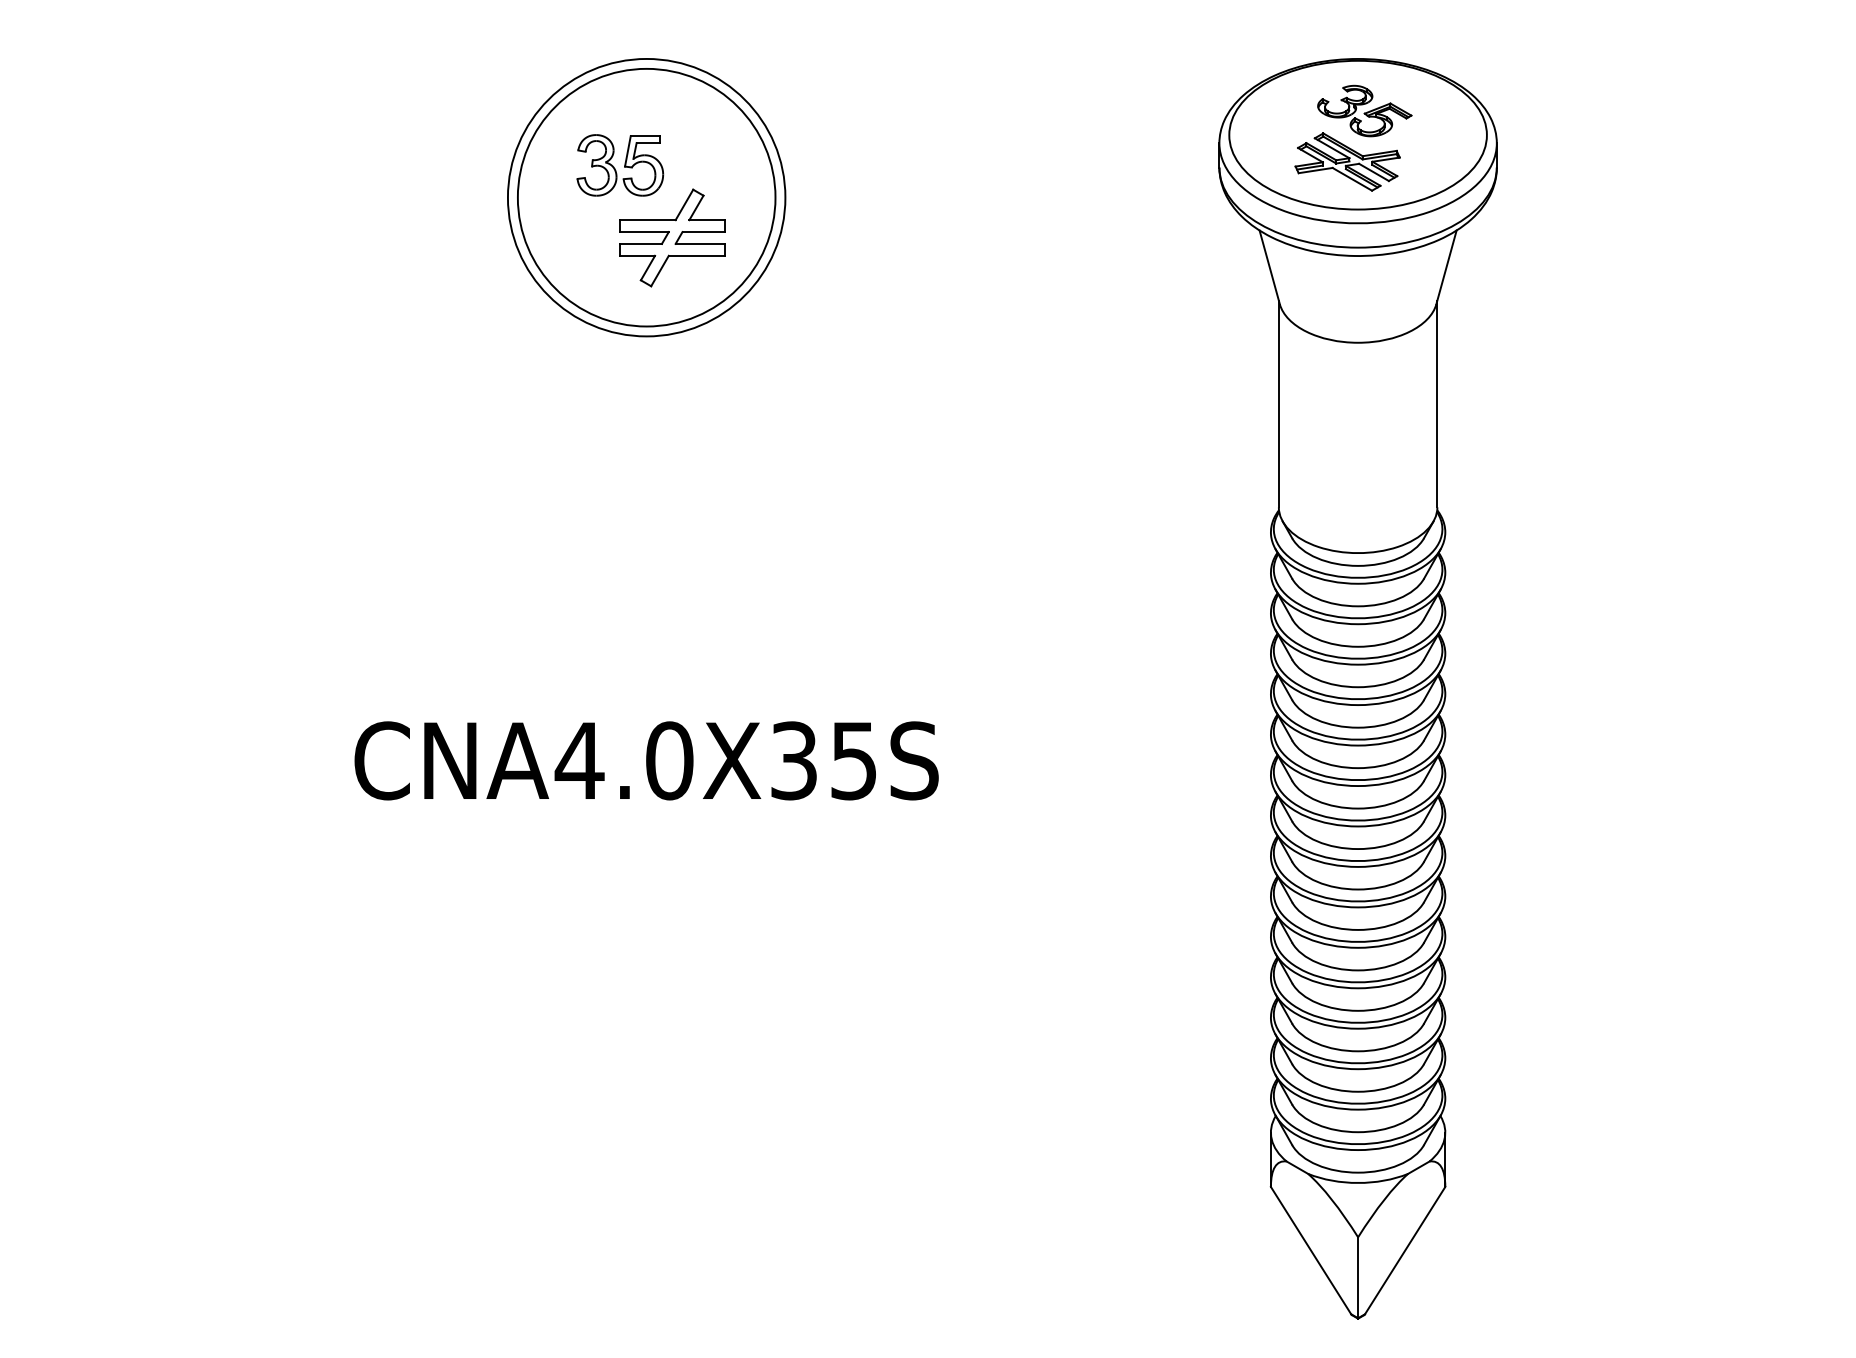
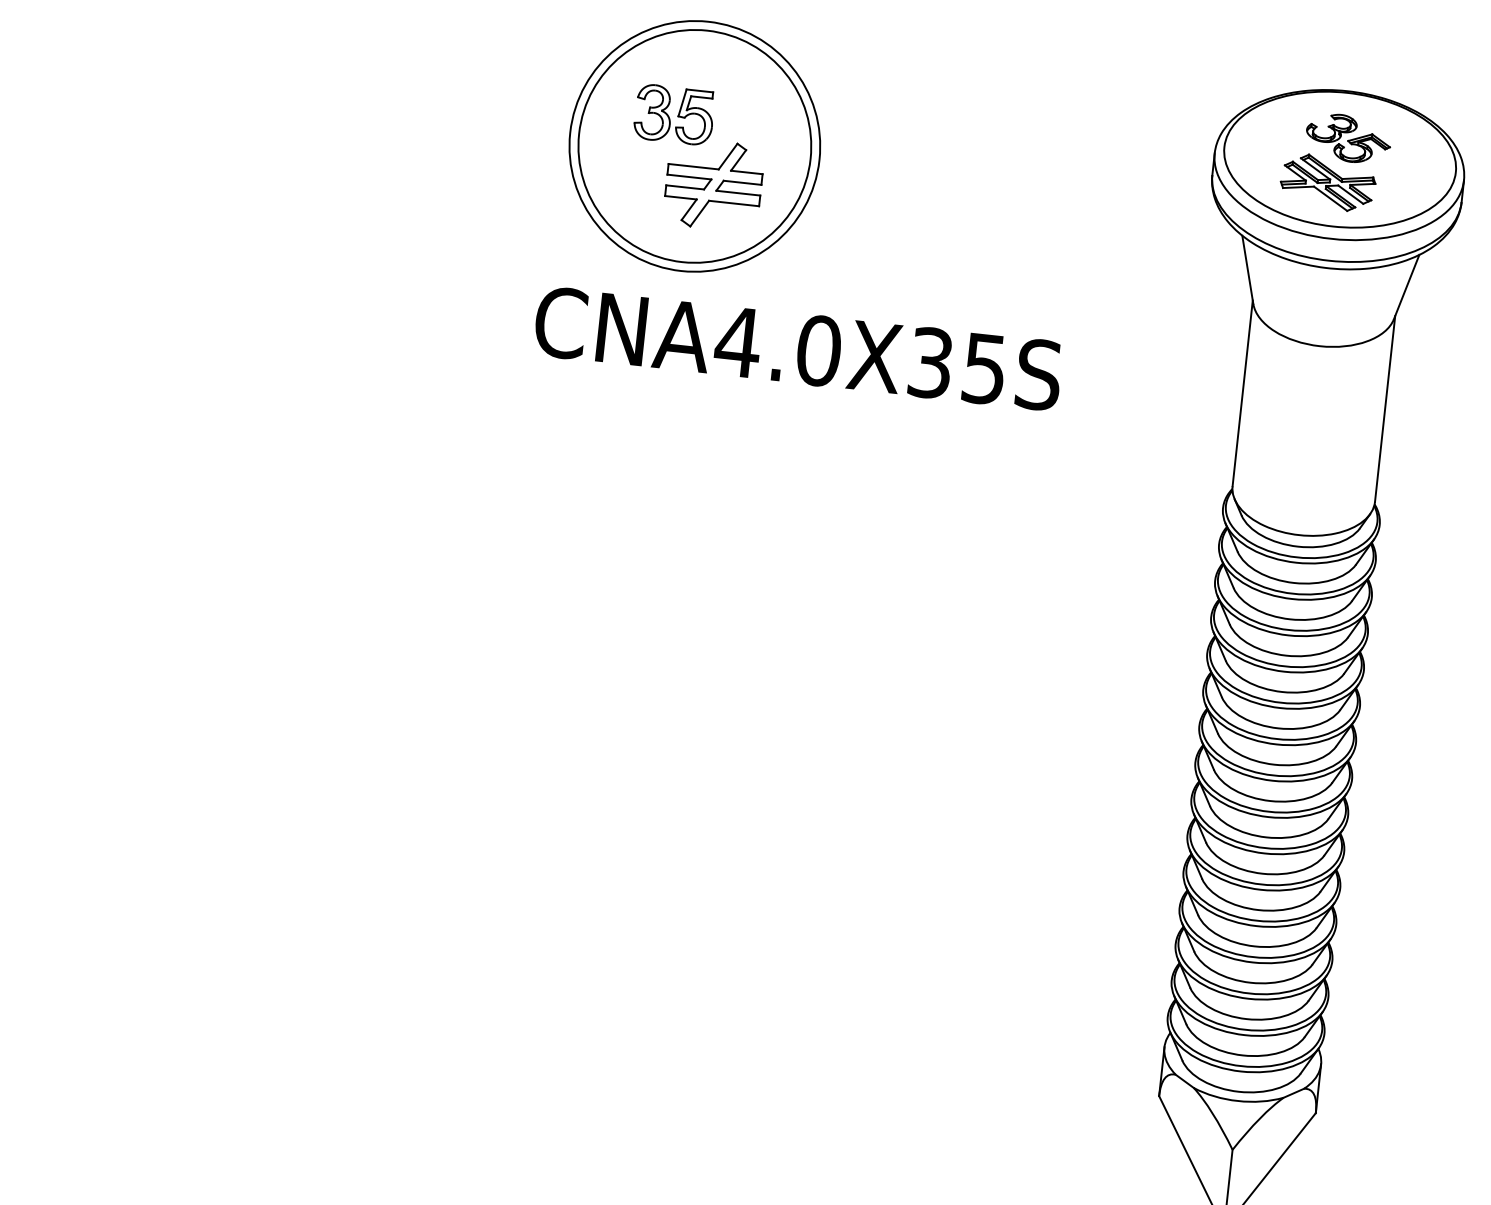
text: (646, 760) -> (798, 348), moved

